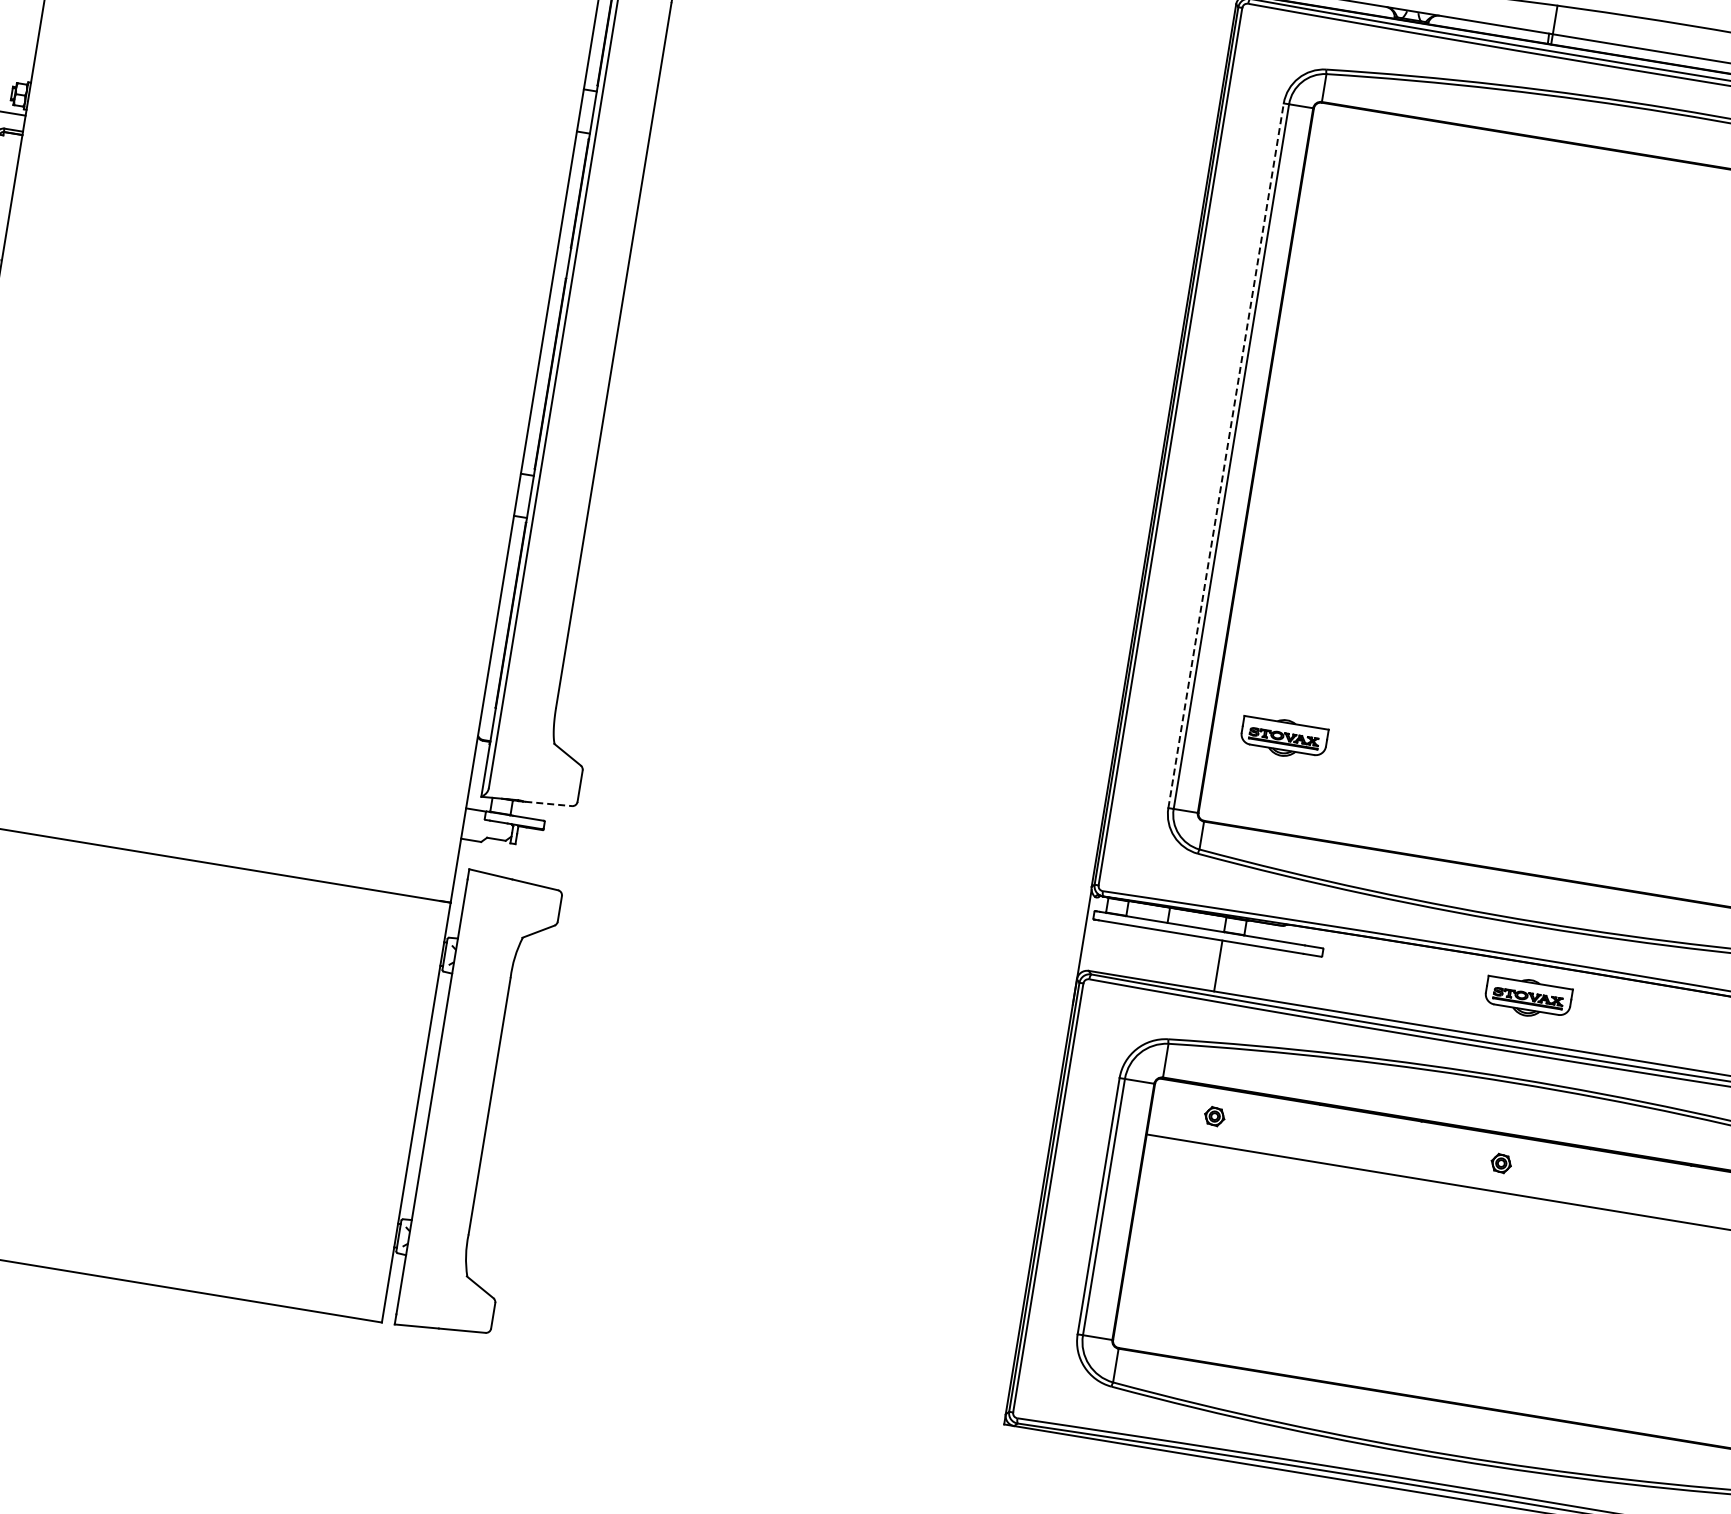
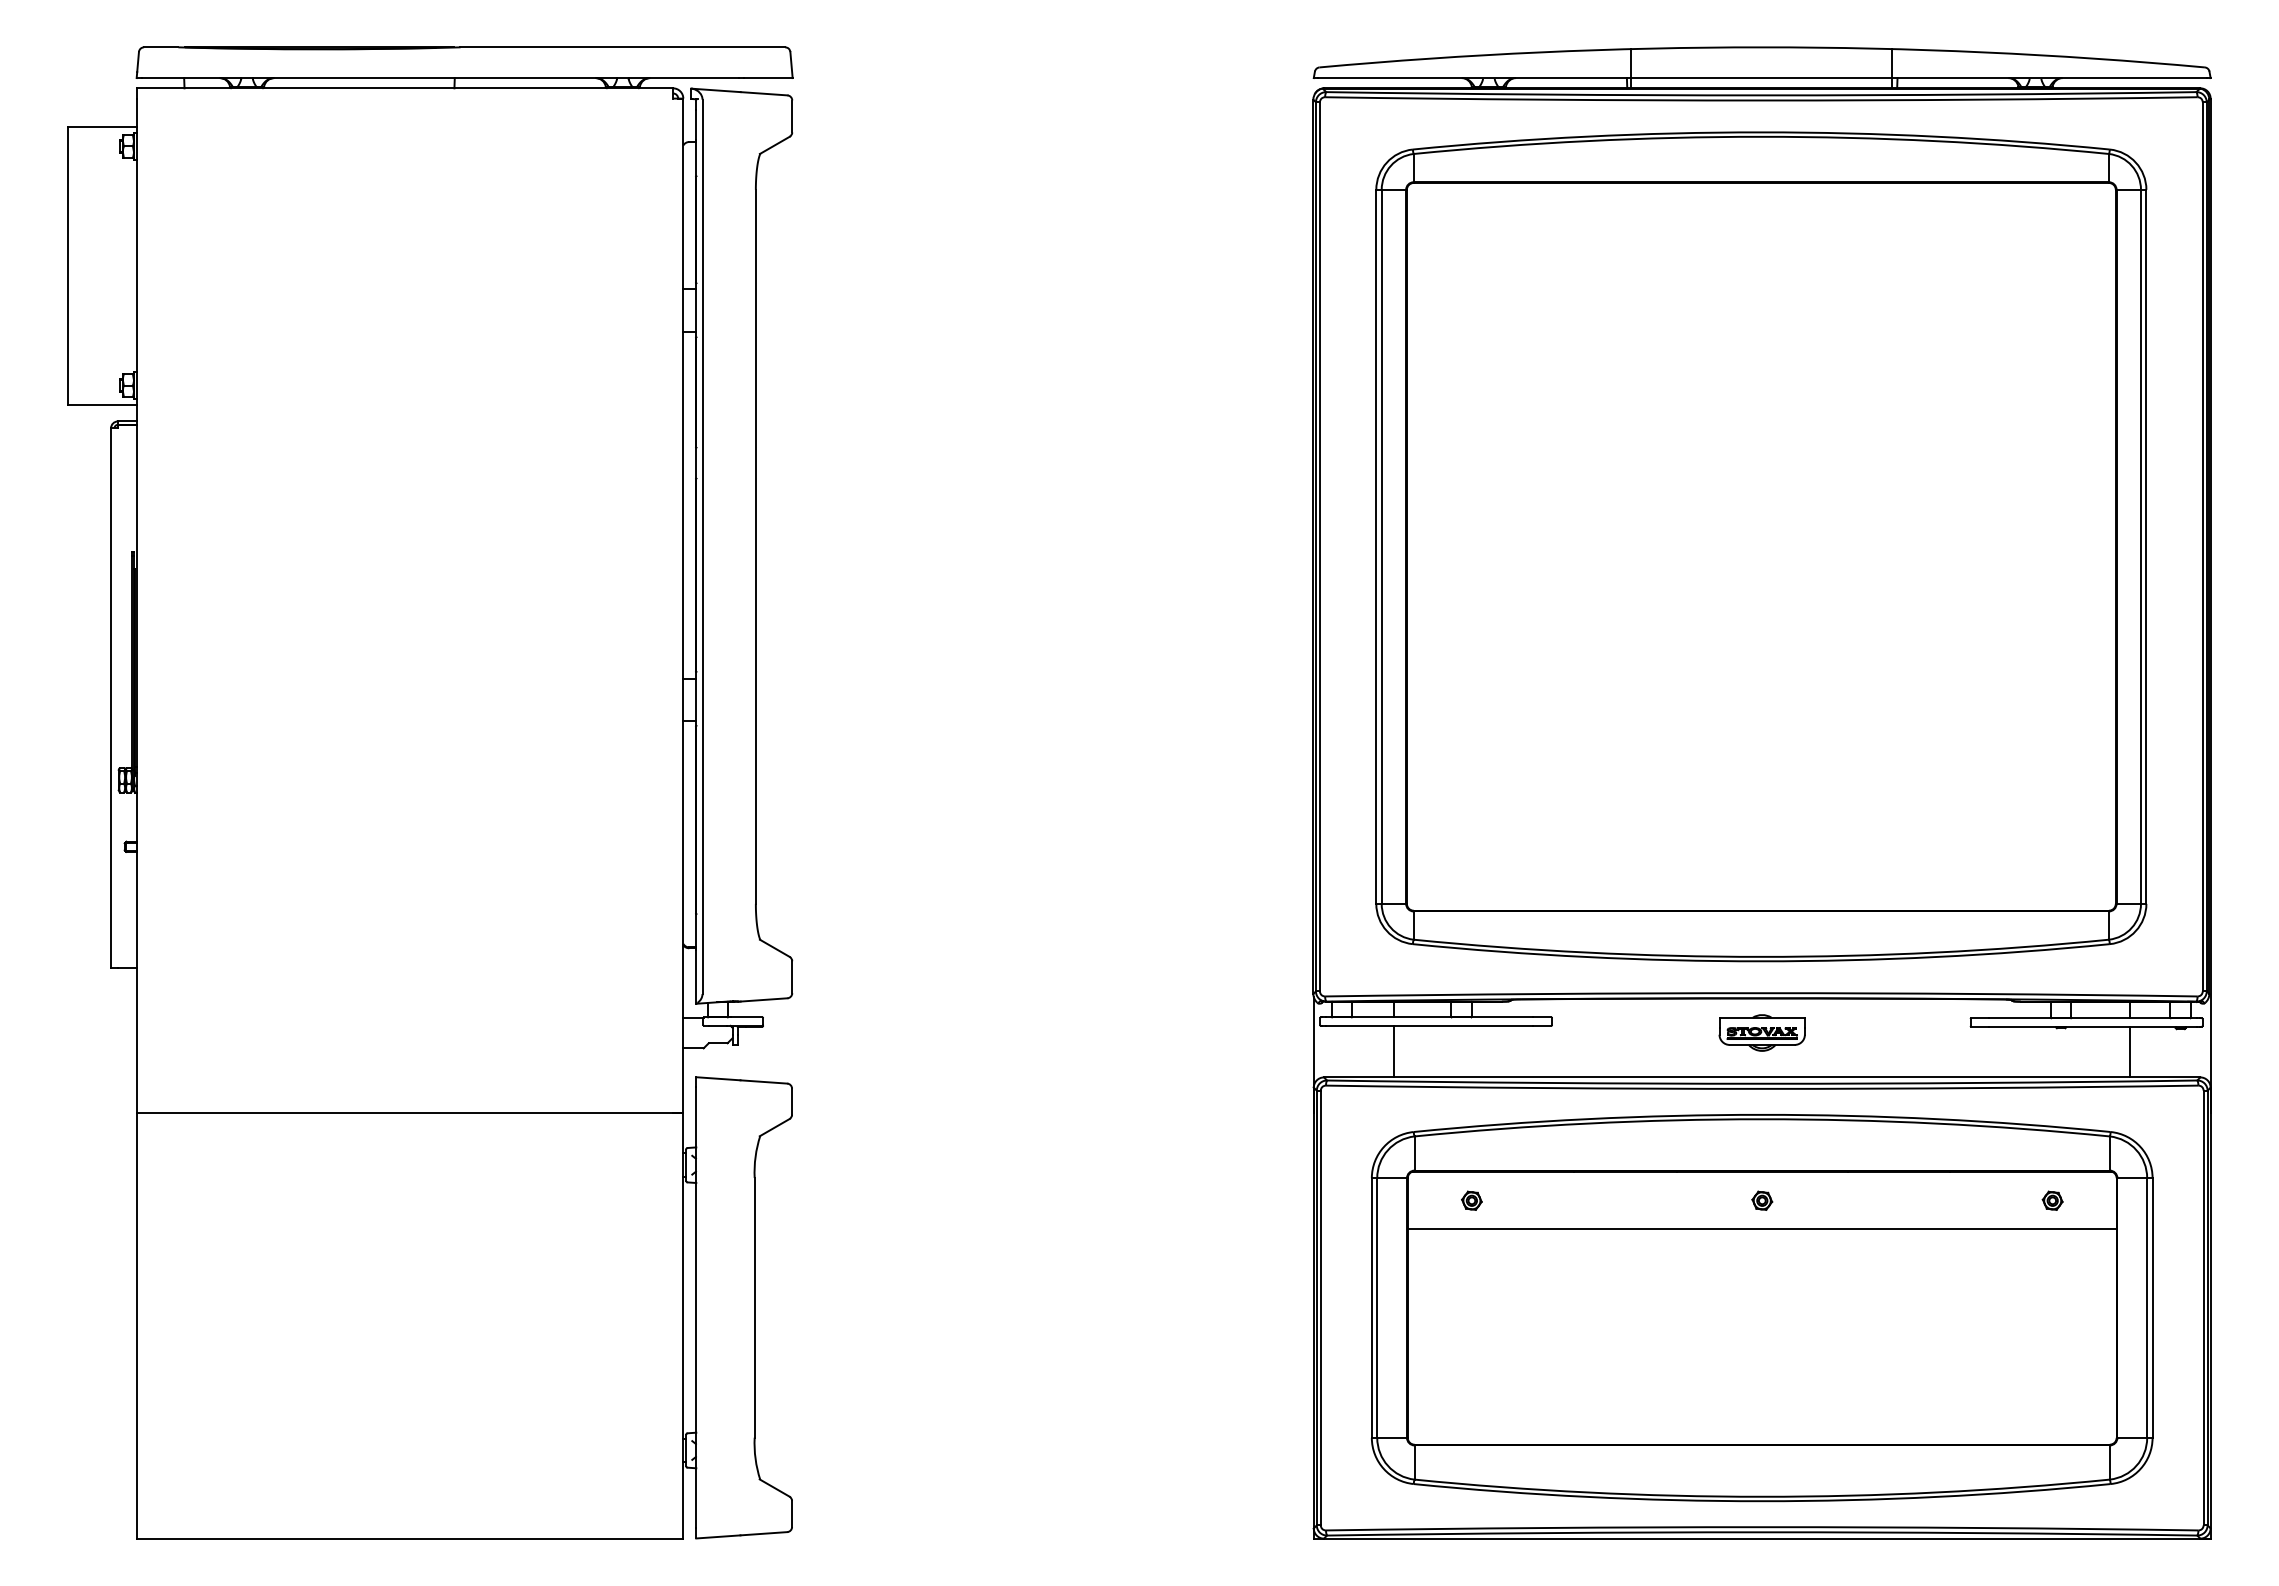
line: (1226, 455) -> (1376, 546), dashed -> solid
part: (1283, 737) -> (1478, 815), removed
line: (549, 803) -> (764, 999), dashed -> solid
line: (1218, 965) -> (1394, 1051), moved

